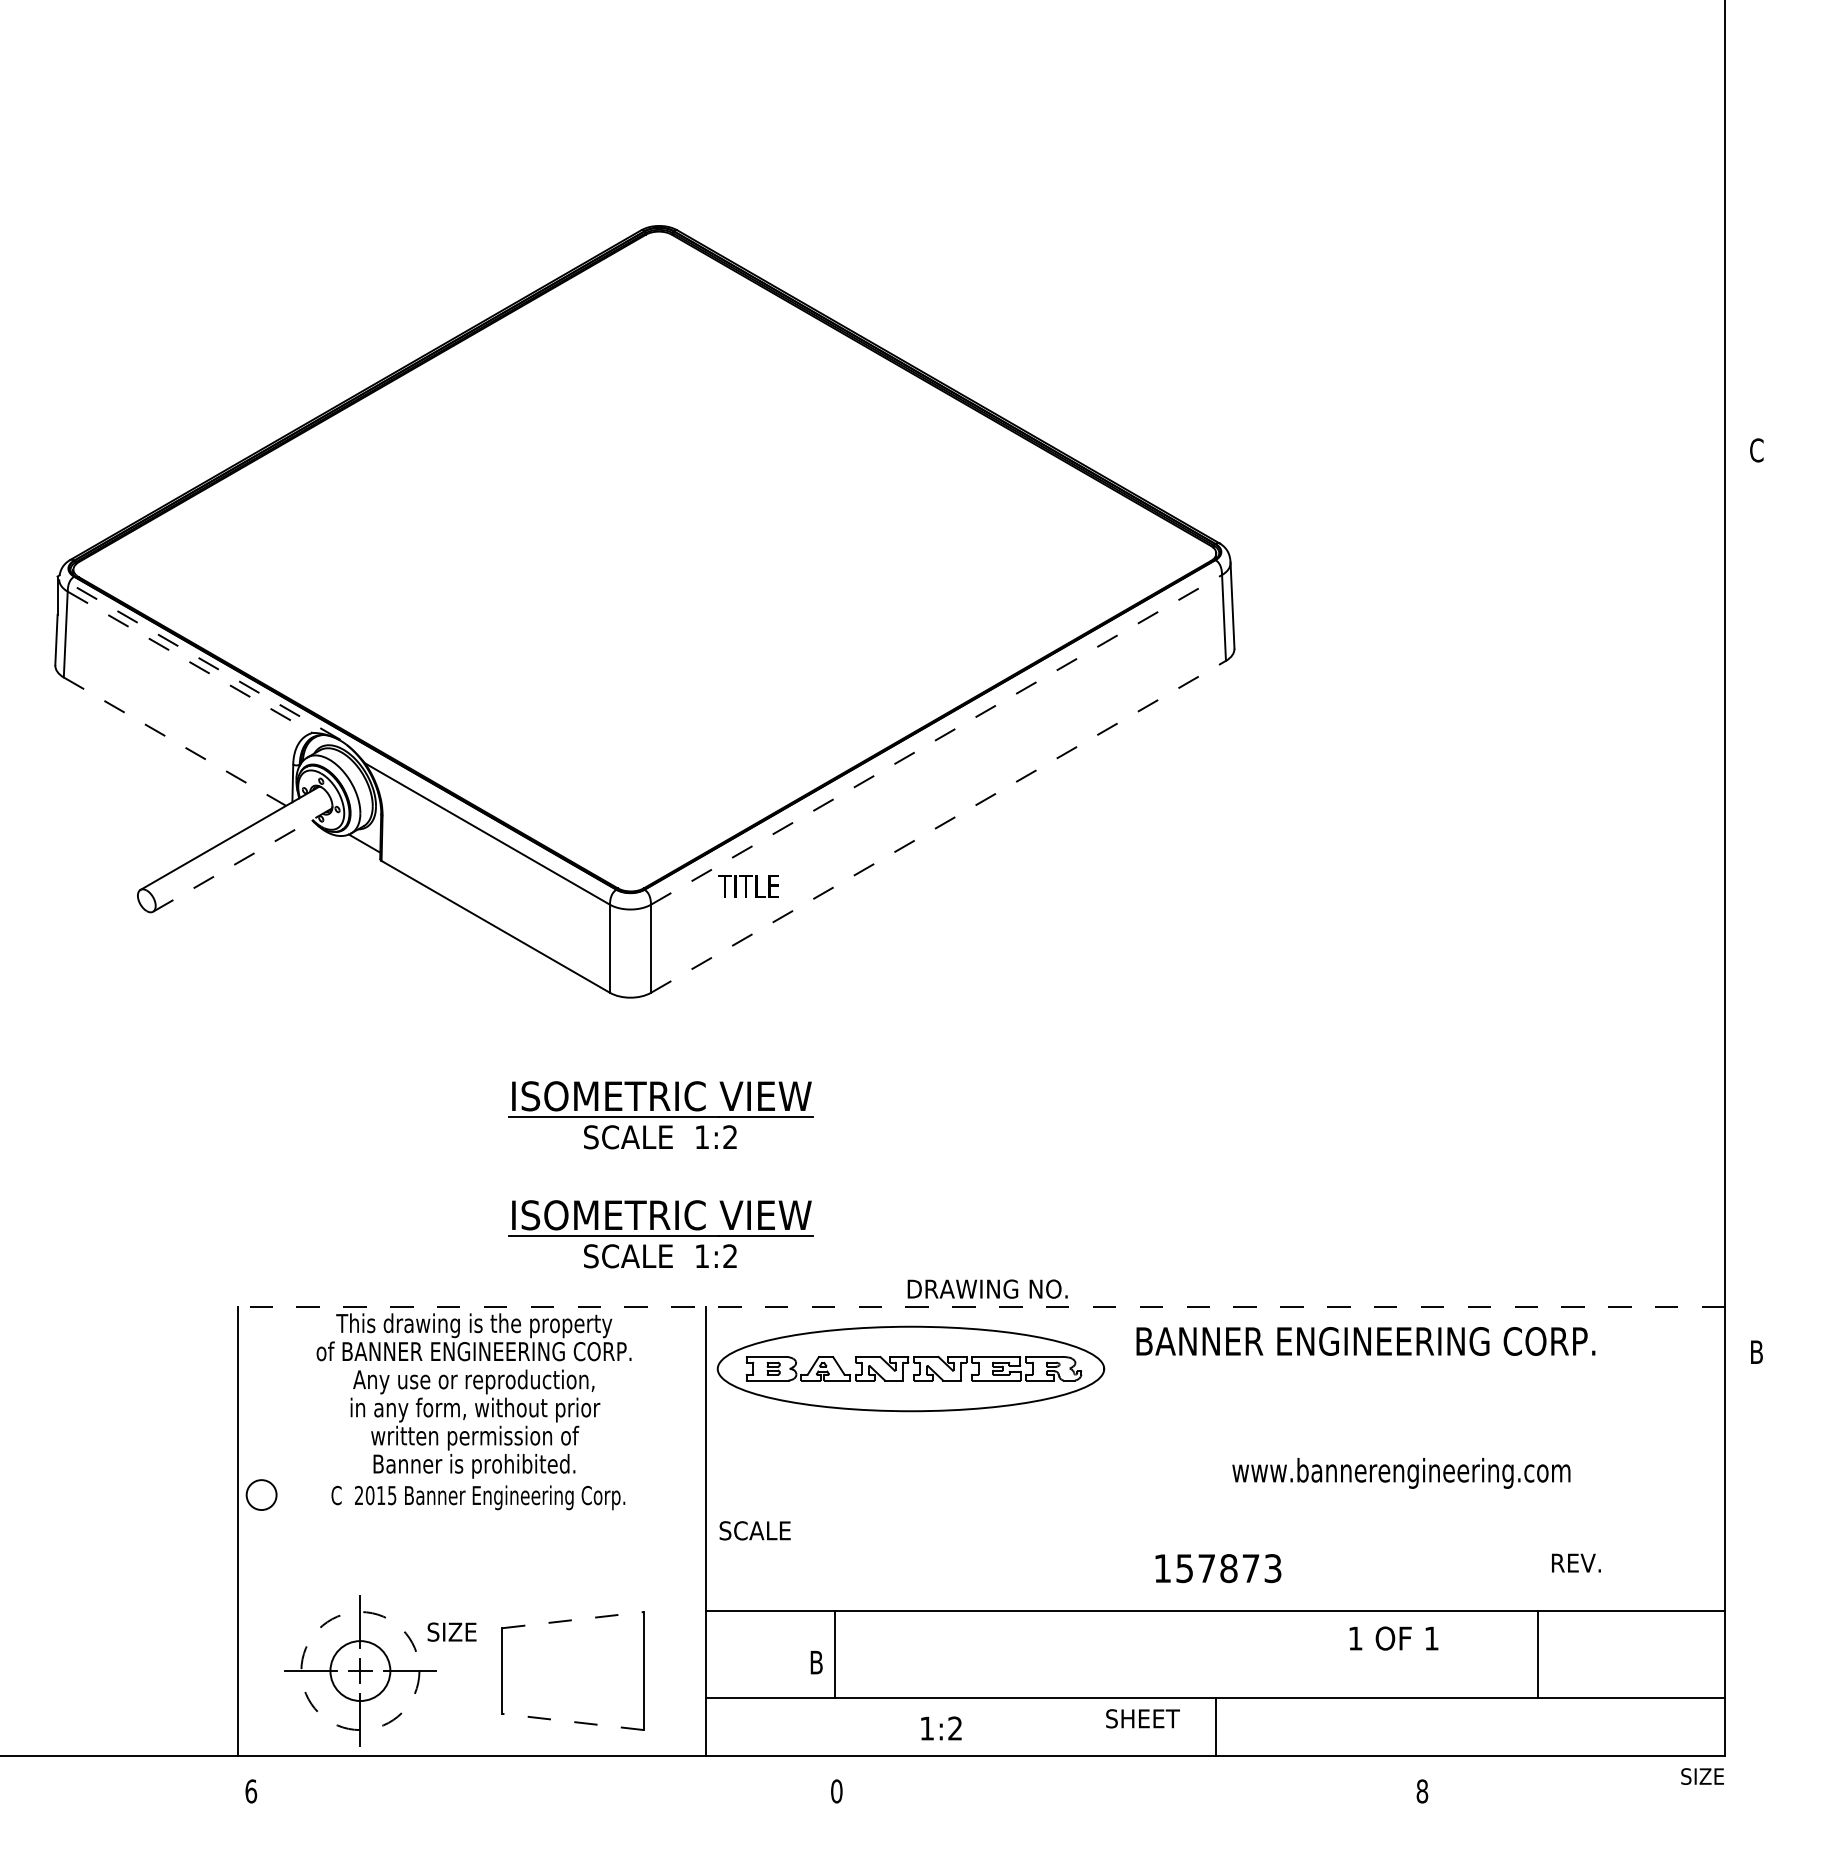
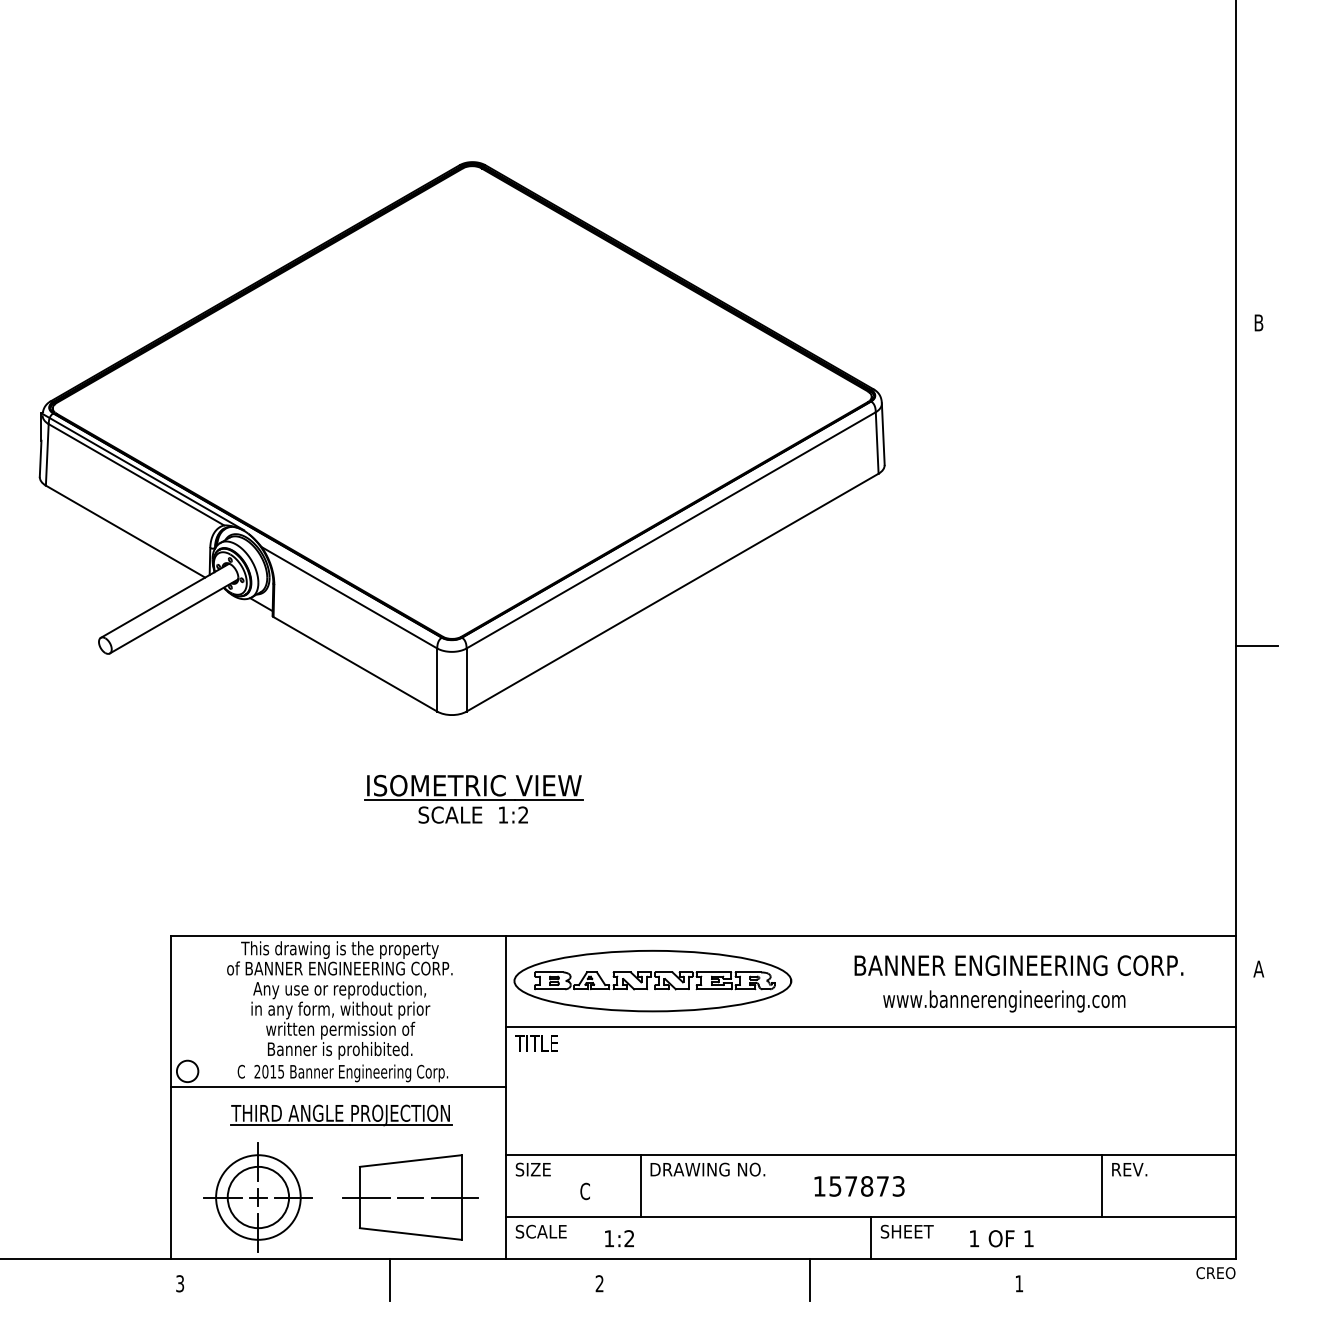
text: (1756, 450) -> (1258, 322), C -> B
line: (198, 657) -> (142, 471), dashed -> solid
line: (190, 662) -> (136, 474), dashed -> solid
line: (936, 739) -> (671, 530), dashed -> solid
line: (175, 741) -> (125, 531), dashed -> solid
line: (938, 826) -> (672, 592), dashed -> solid
line: (242, 859) -> (173, 616), dashed -> solid
text: (748, 886) -> (536, 1043), moved
line: (1754, 901) -> (1257, 646), added
part: (660, 1234) -> (473, 884), removed
text: (987, 1288) -> (707, 1169), moved
line: (981, 1306) -> (703, 936), dashed -> solid
text: (1365, 1341) -> (1018, 965), moved
text: (1756, 1351) -> (1258, 968), B -> A
line: (1215, 1433) -> (871, 1027), added
text: (1401, 1473) -> (1004, 1001), moved
line: (471, 1517) -> (338, 1087), added
text: (754, 1530) -> (540, 1231), moved
part: (475, 1556) -> (340, 1115), added
text: (1576, 1562) -> (1129, 1169), moved
text: (1218, 1568) -> (859, 1186), moved
line: (573, 1620) -> (411, 1161), dashed -> solid
text: (451, 1631) -> (532, 1169), moved
text: (1393, 1638) -> (1001, 1238), moved
line: (834, 1654) -> (640, 1185), moved
text: (816, 1662) -> (585, 1191), B -> C
circle: (360, 1670) -> (258, 1197), size x1.43
circle: (360, 1671) -> (258, 1197), dashed -> solid
line: (510, 1671) -> (365, 1197), added
line: (572, 1671) -> (410, 1197), added
line: (634, 1671) -> (454, 1197), added
text: (1142, 1718) -> (906, 1231), moved
line: (572, 1721) -> (410, 1233), dashed -> solid
text: (941, 1728) -> (619, 1238), moved
text: (1696, 1776) -> (1215, 1273), SIZE -> CREO
line: (544, 1785) -> (390, 1279), added
line: (1129, 1785) -> (809, 1279), added
text: (251, 1791) -> (180, 1283), 6 -> 3
text: (836, 1791) -> (599, 1283), 0 -> 2
text: (1422, 1791) -> (1019, 1283), 8 -> 1

